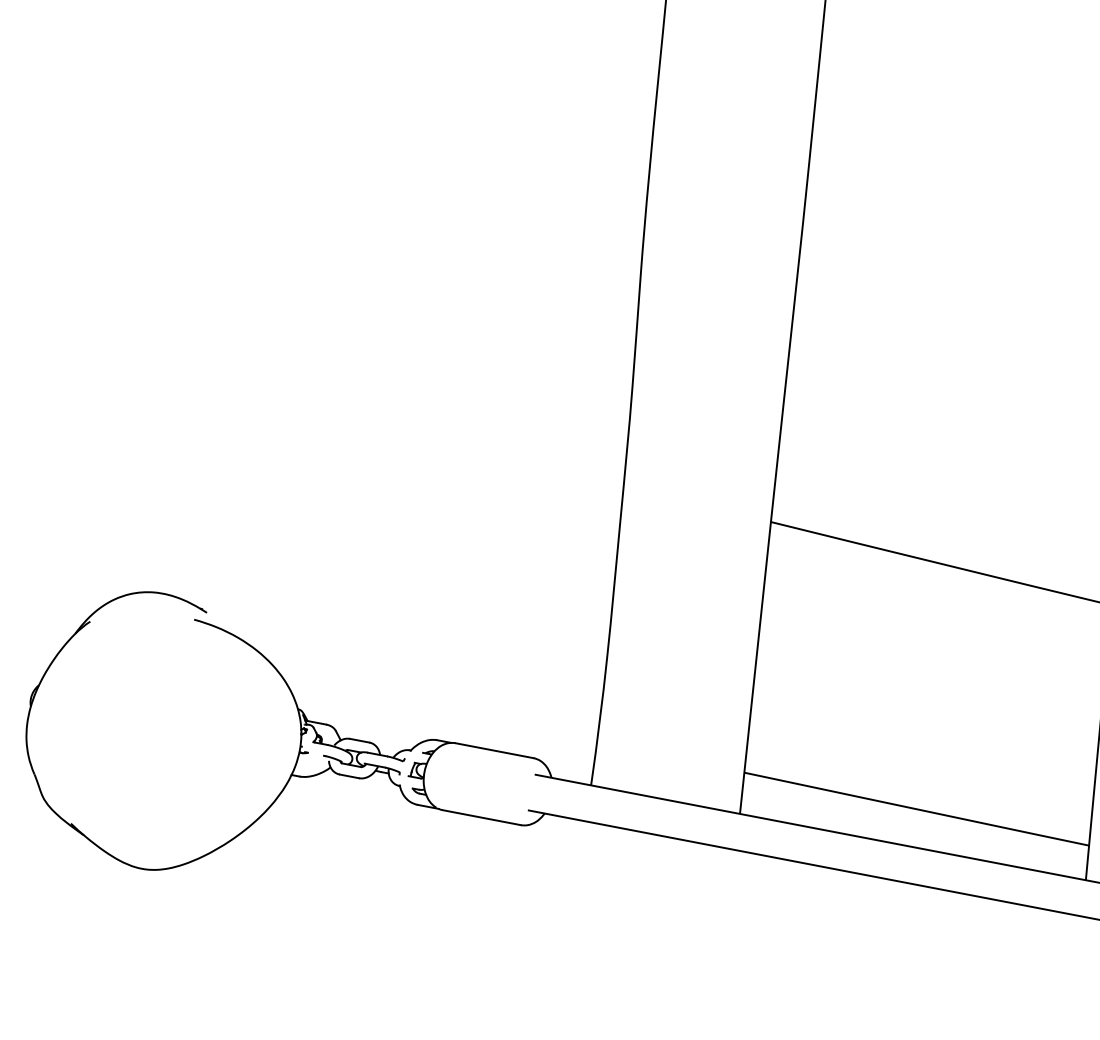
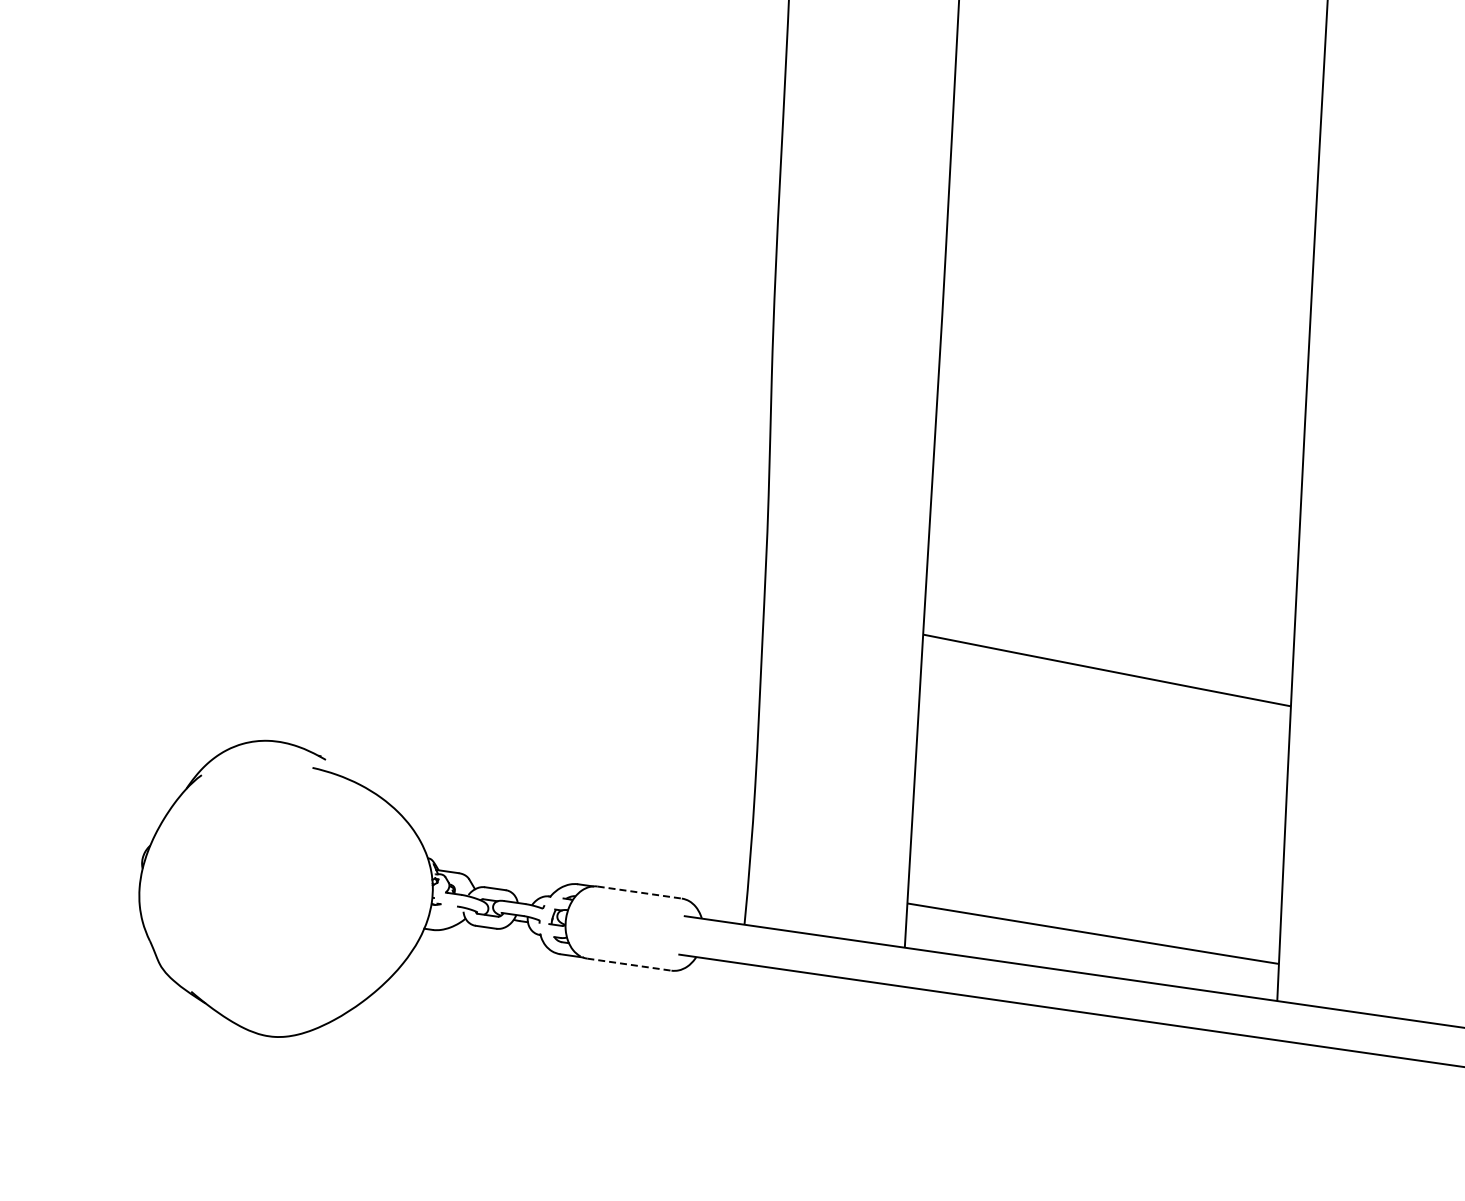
line: (495, 750) -> (640, 892), solid -> dashed
line: (481, 817) -> (629, 964), solid -> dashed

